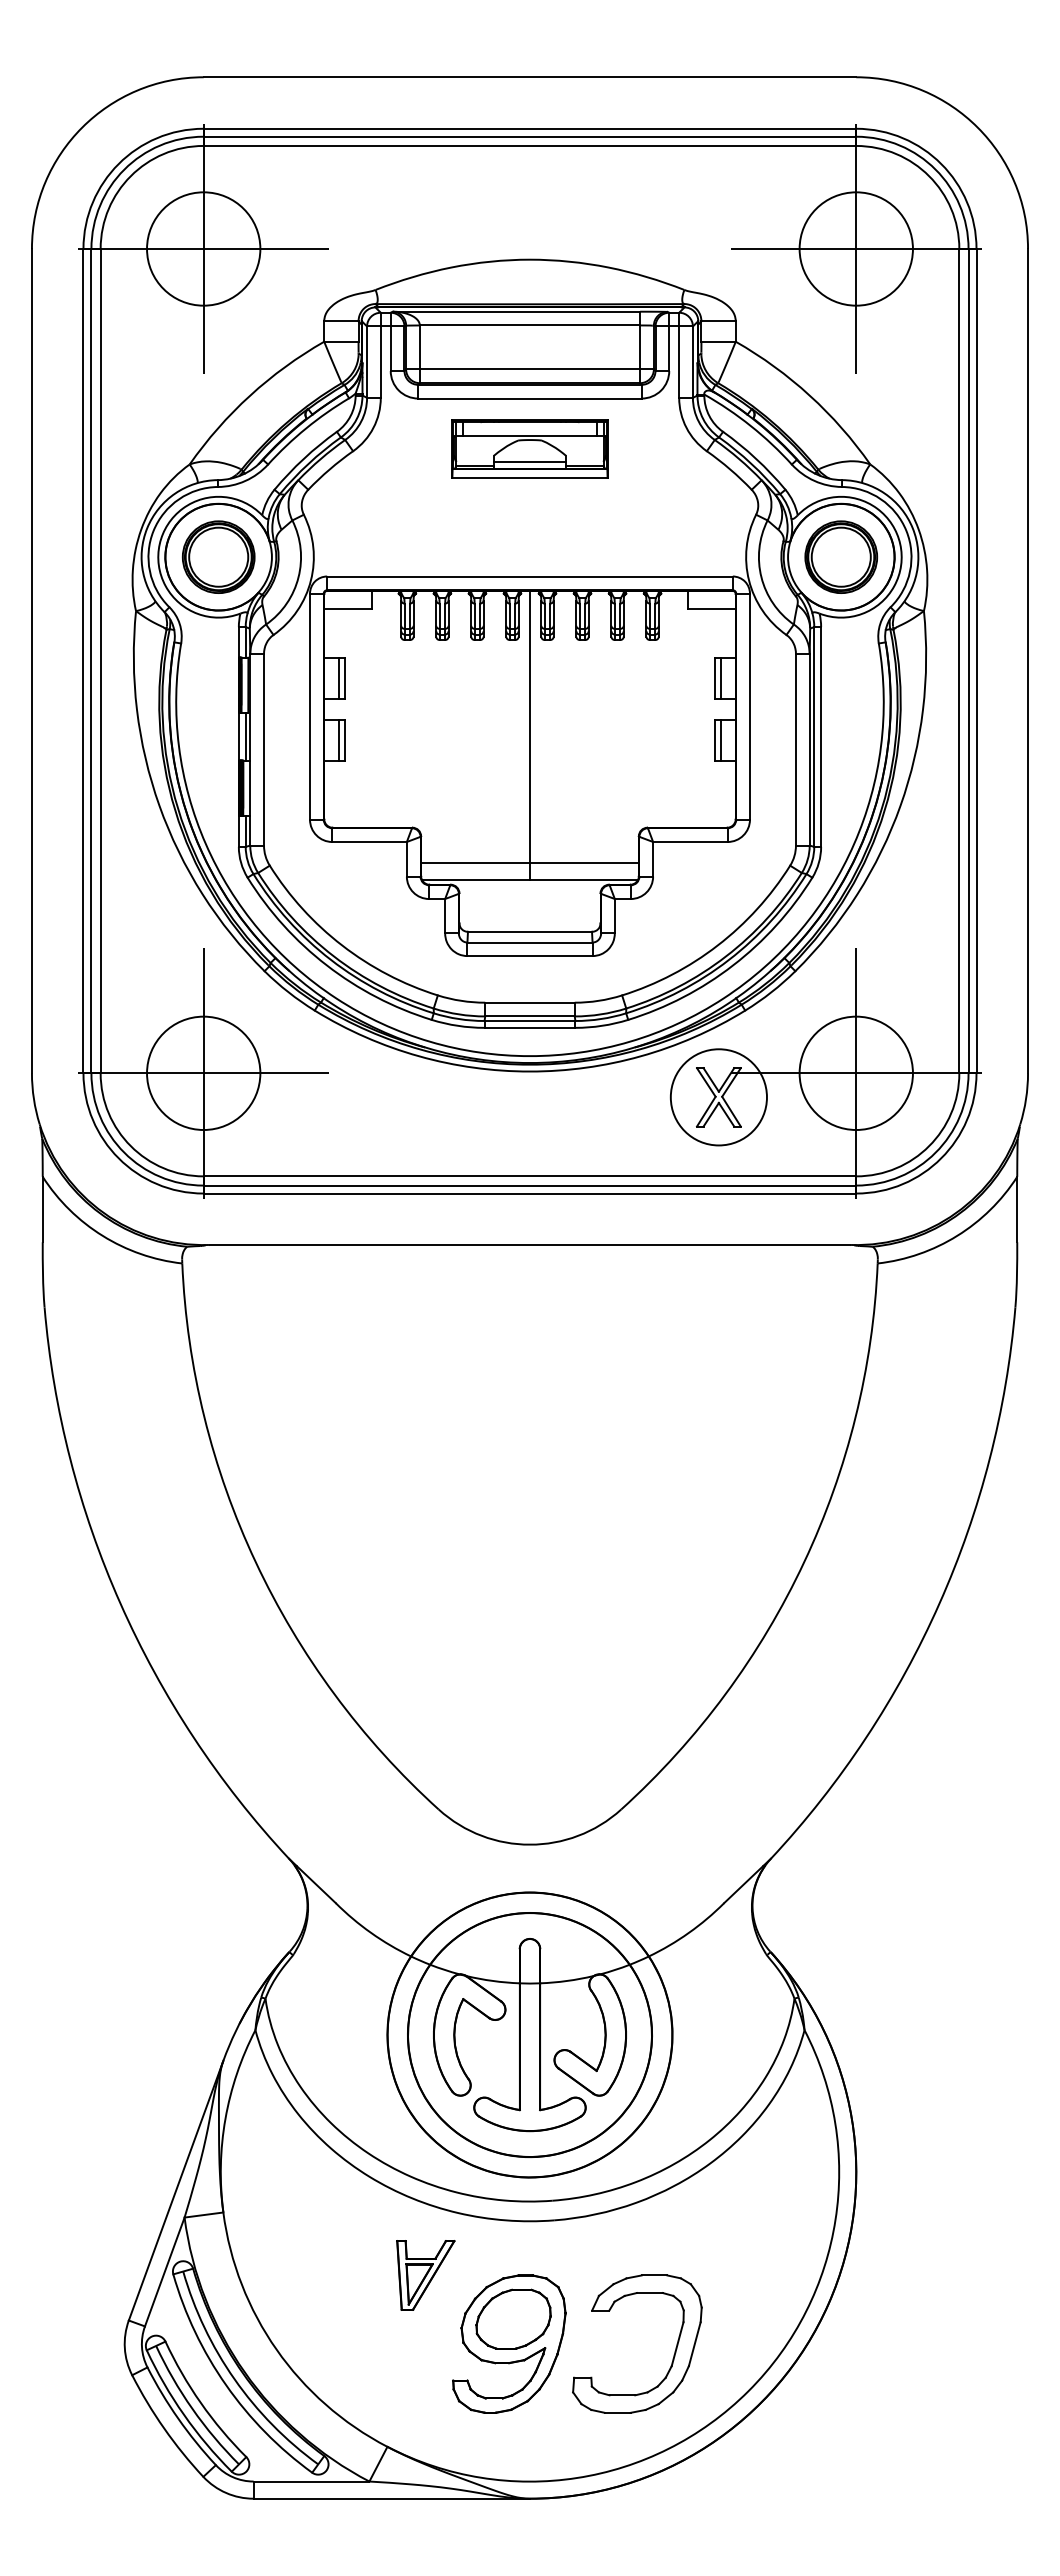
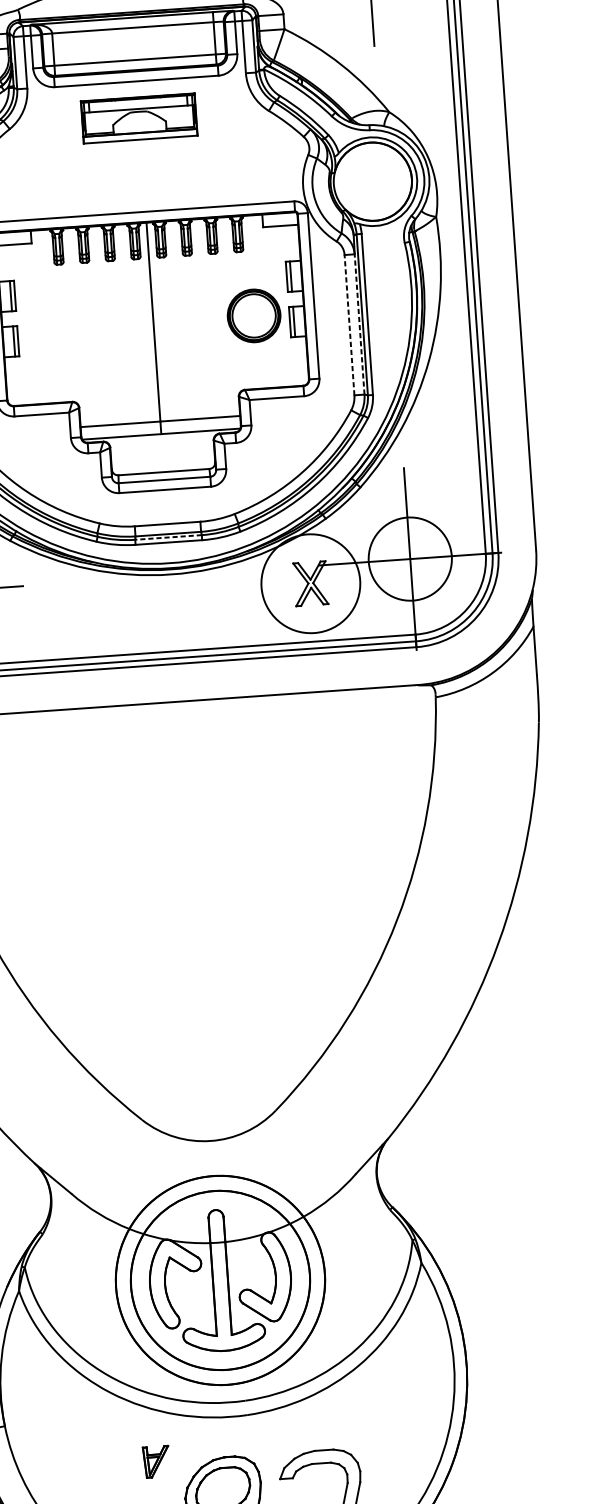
line: (529, 461) -> (139, 127), removed
part: (841, 556) -> (254, 315), moved
line: (795, 749) -> (349, 324), solid -> dashed
line: (809, 749) -> (359, 324), solid -> dashed
line: (529, 1021) -> (168, 537), solid -> dashed
circle: (718, 1097) -> (310, 583), size x1.4
part: (425, 2275) -> (156, 1462), size x0.6

